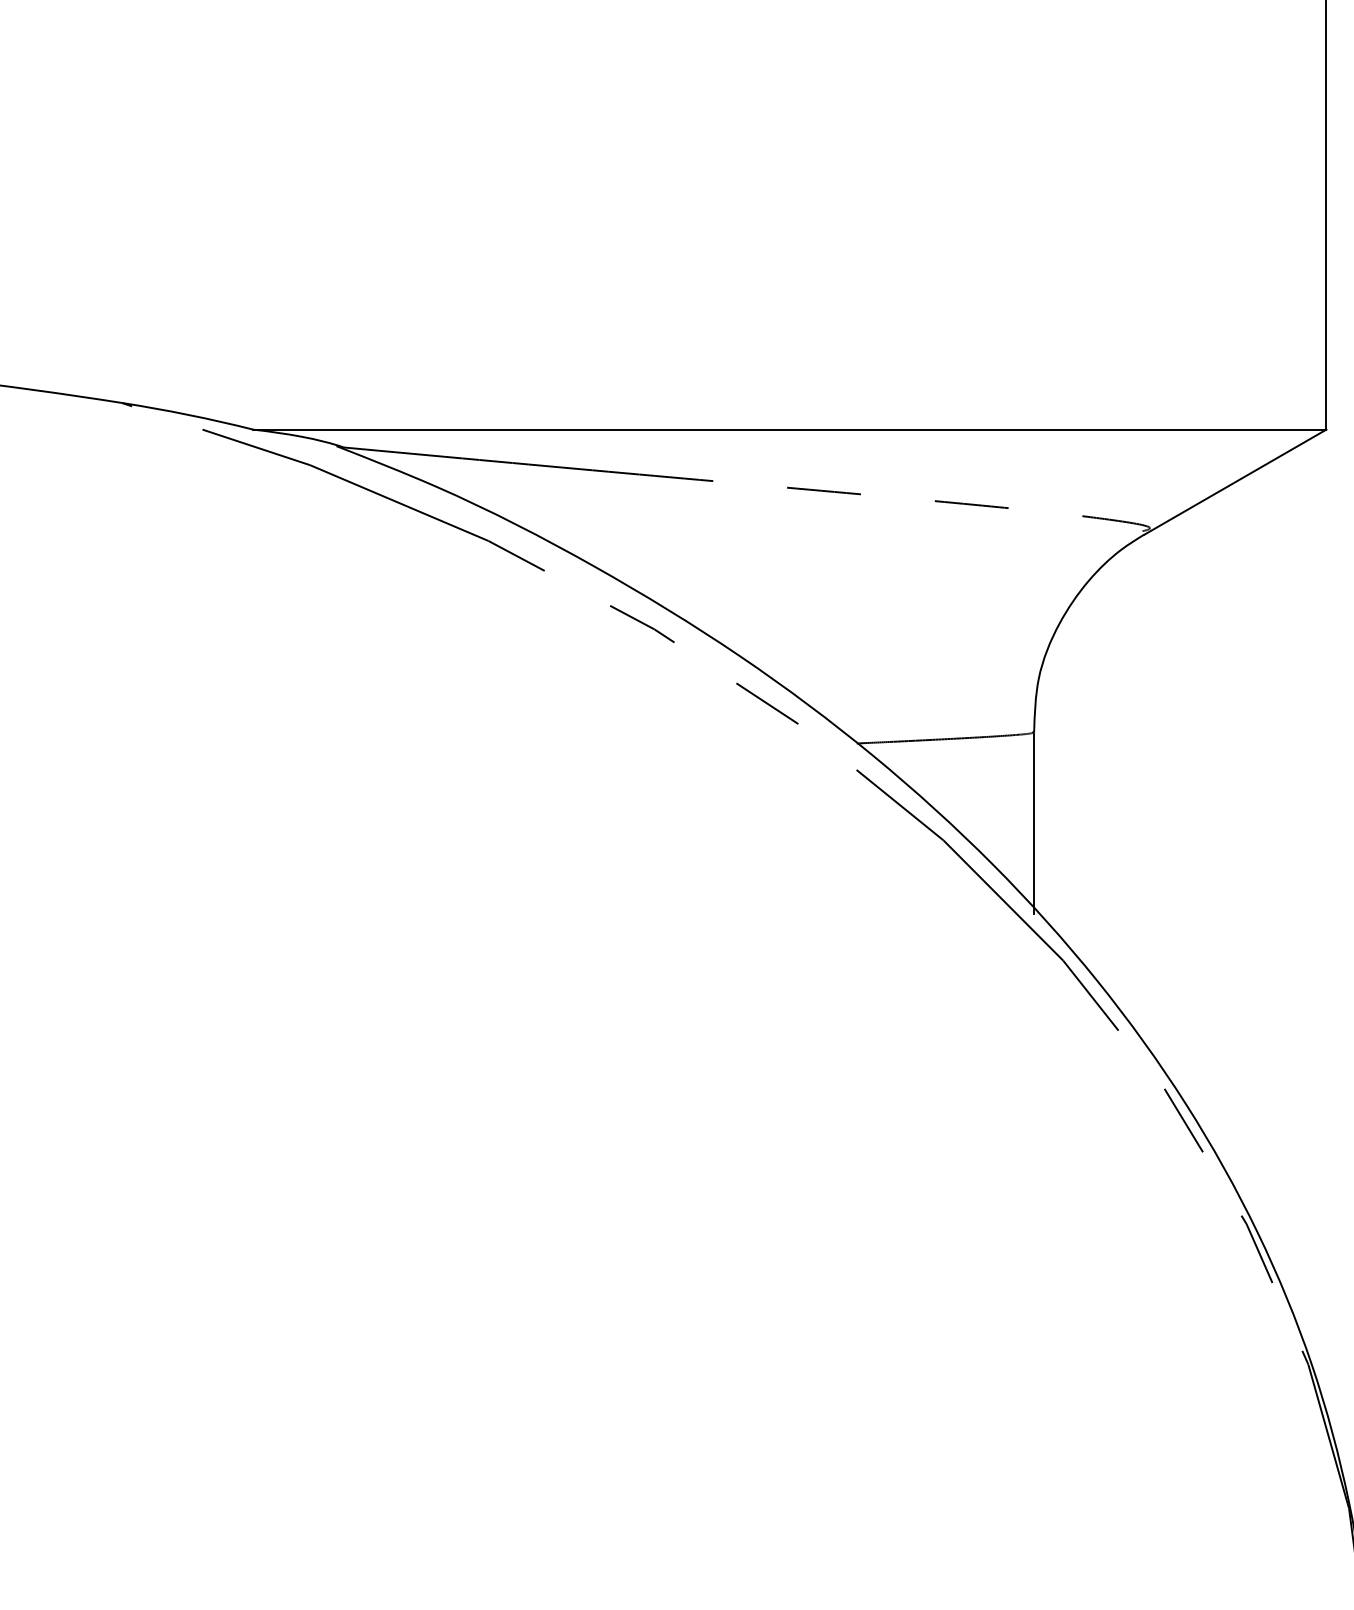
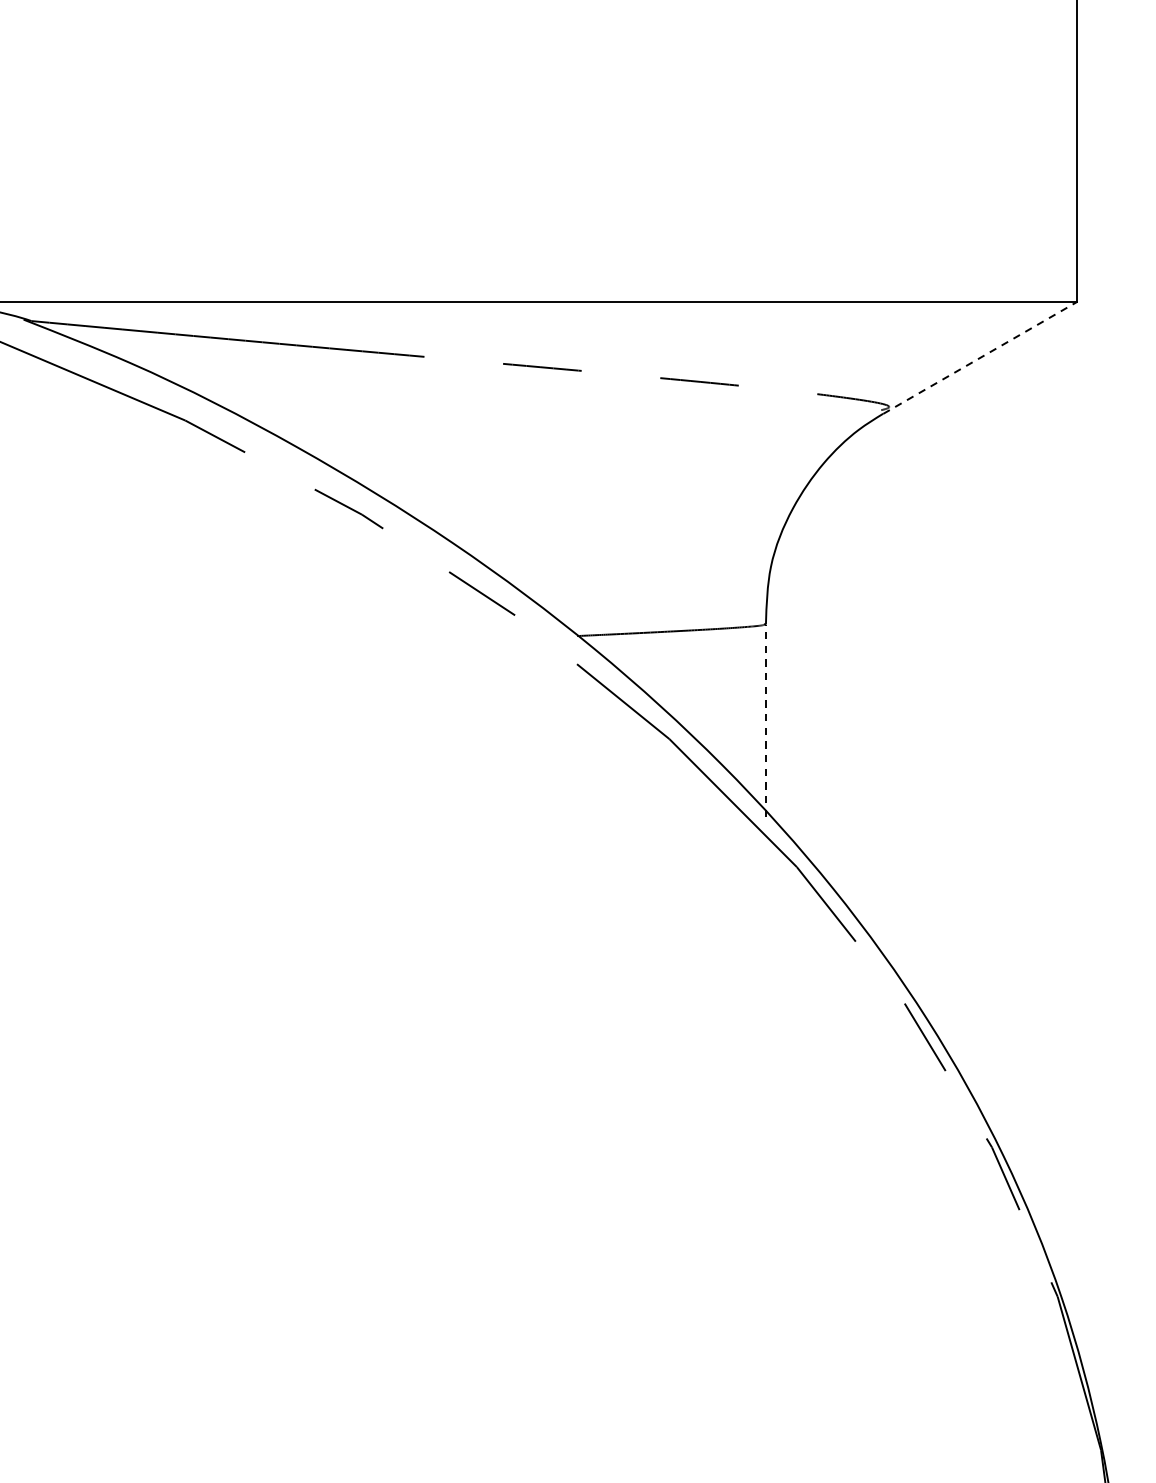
line: (1235, 481) -> (980, 357), solid -> dashed
line: (1034, 823) -> (766, 721), solid -> dashed

